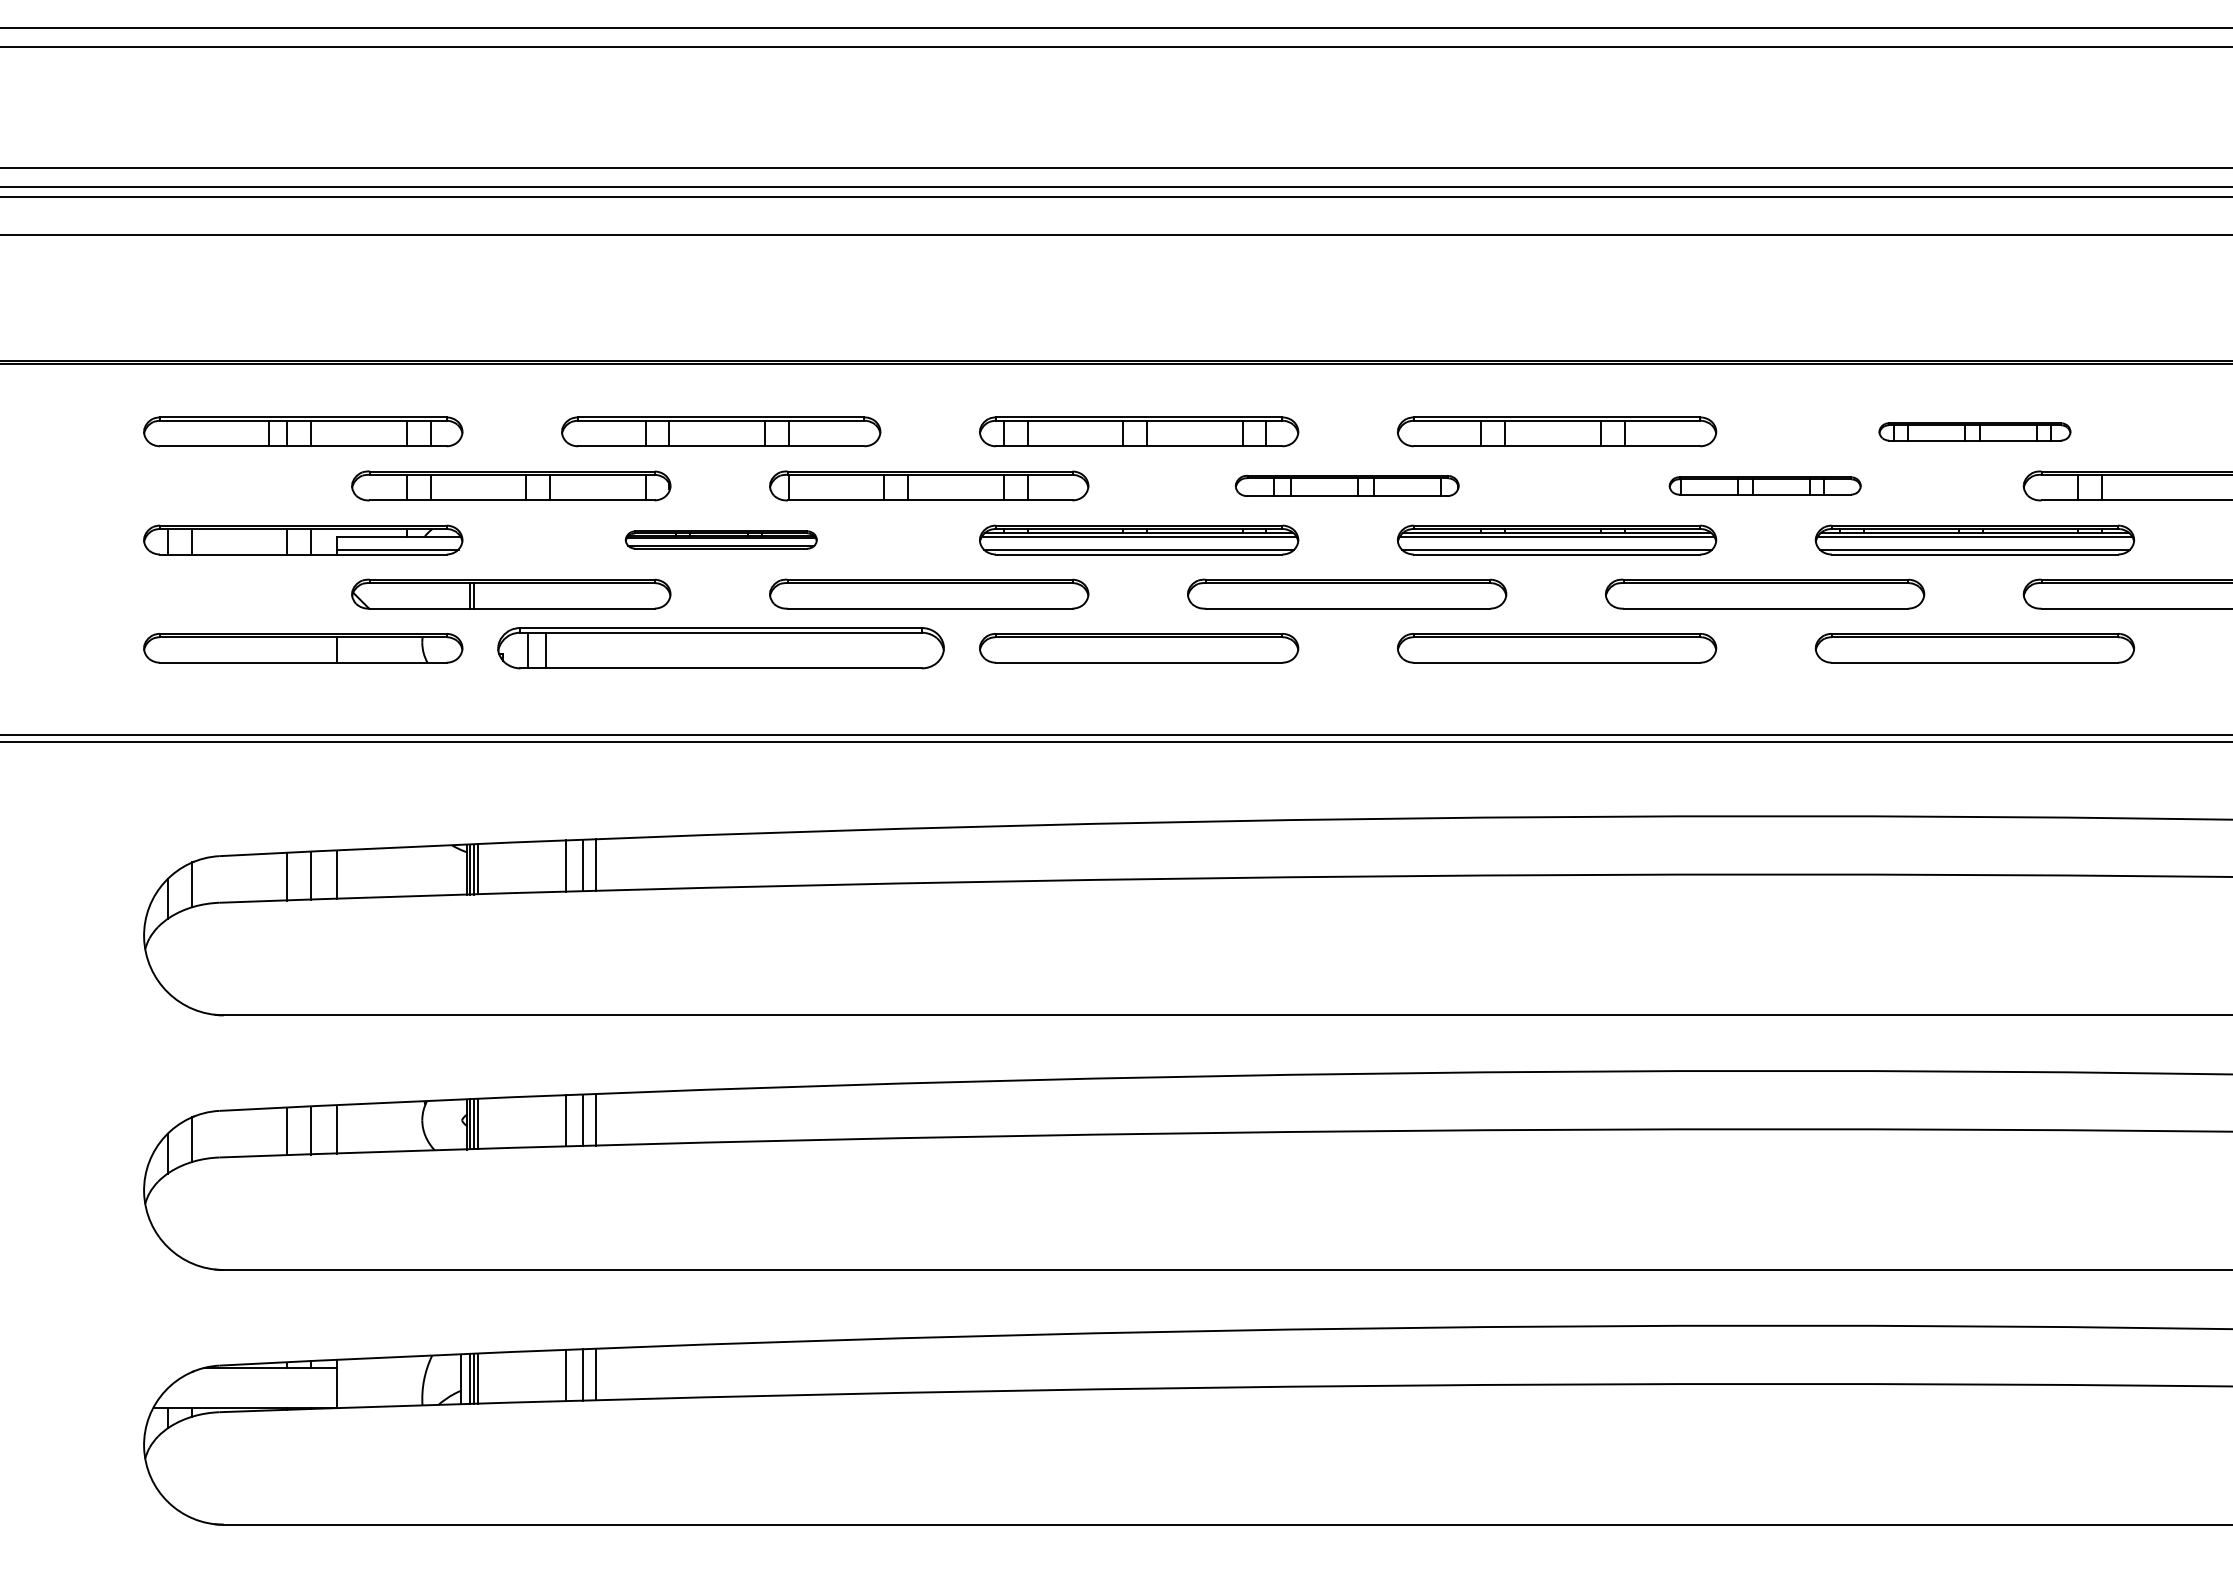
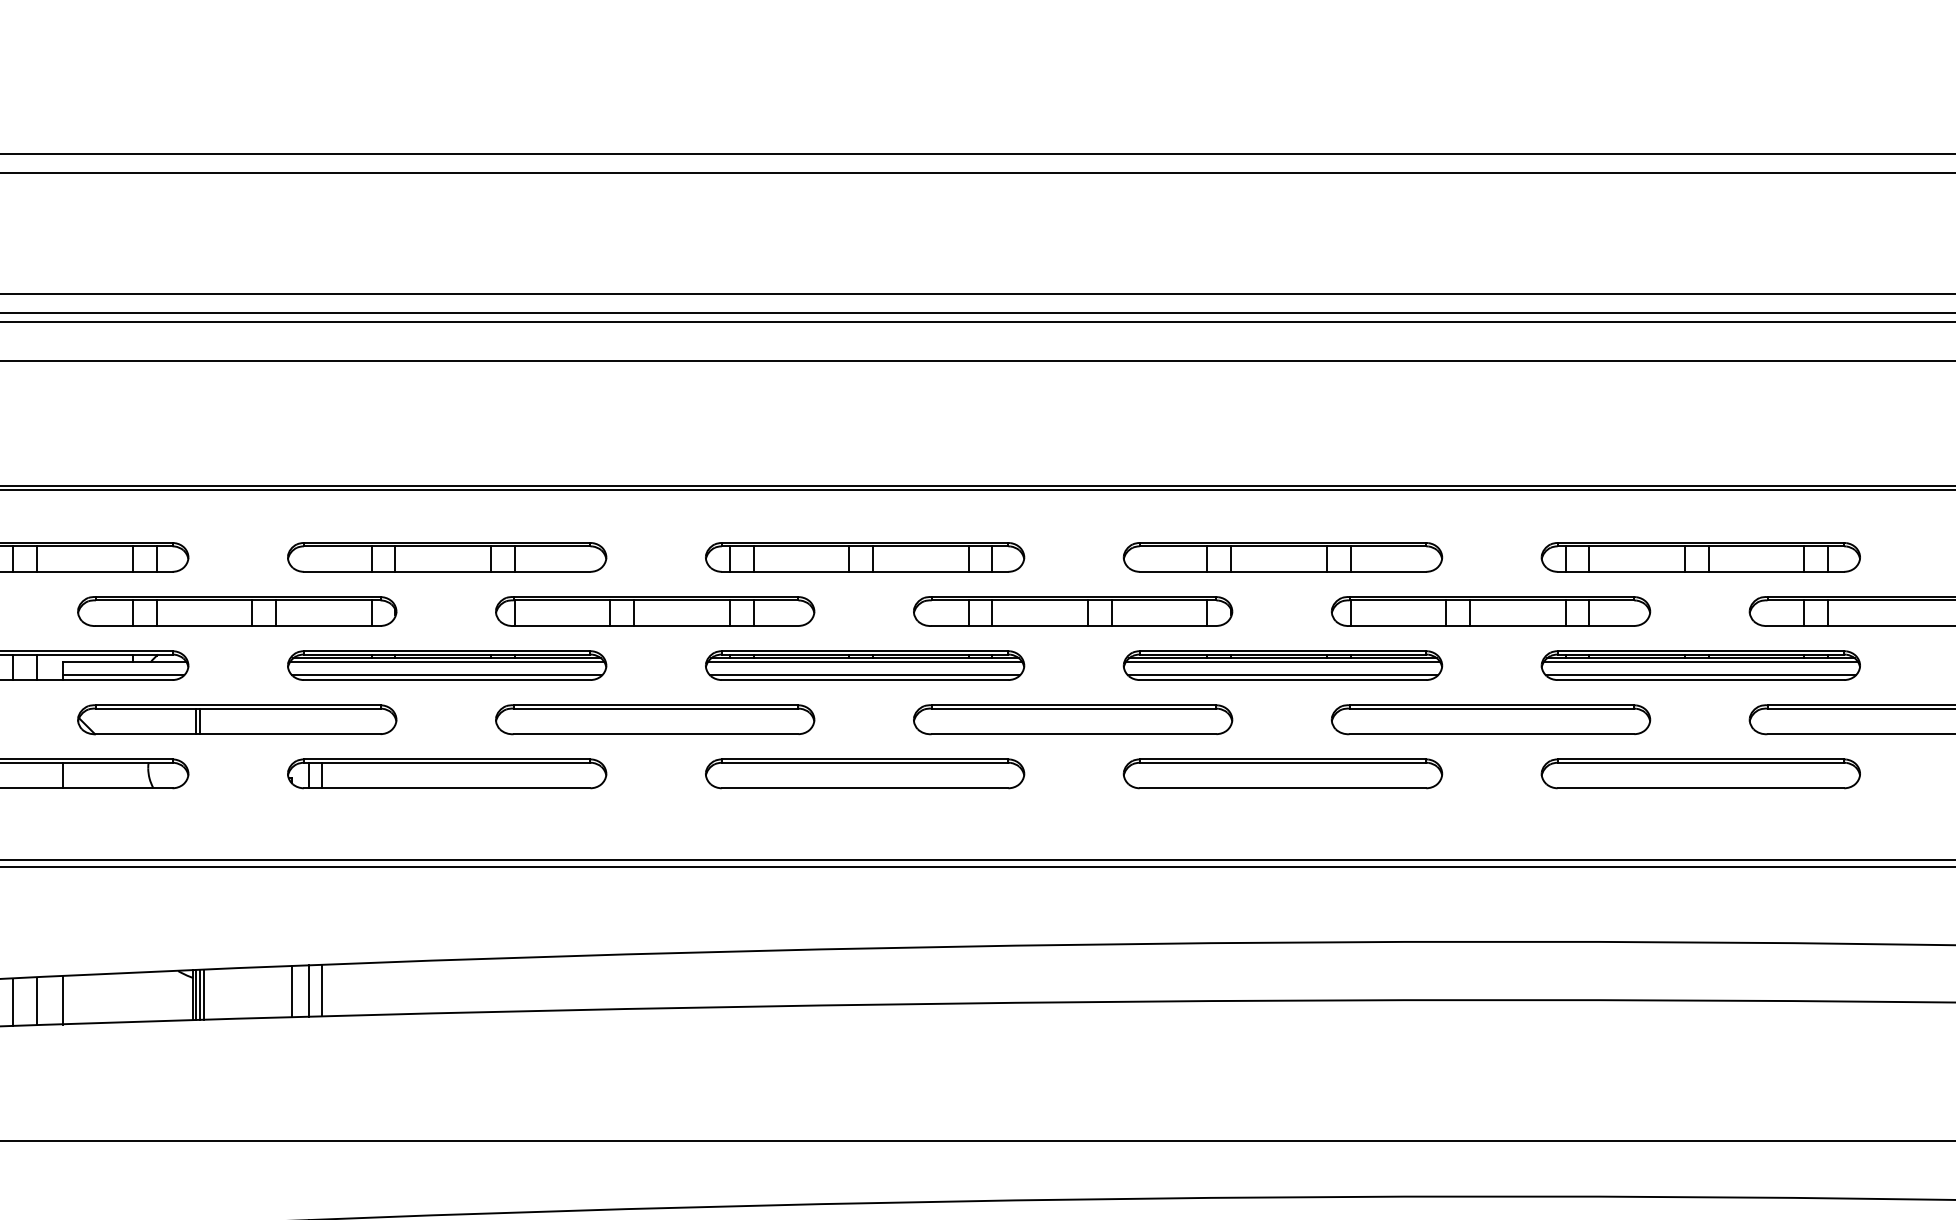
part: (1974, 431) -> (1700, 557), size x1.67
part: (1347, 485) -> (1073, 611), size x1.43
part: (1765, 485) -> (1491, 611), size x1.67
part: (721, 539) -> (447, 665), size x1.67
part: (721, 648) -> (447, 774), size x0.71

